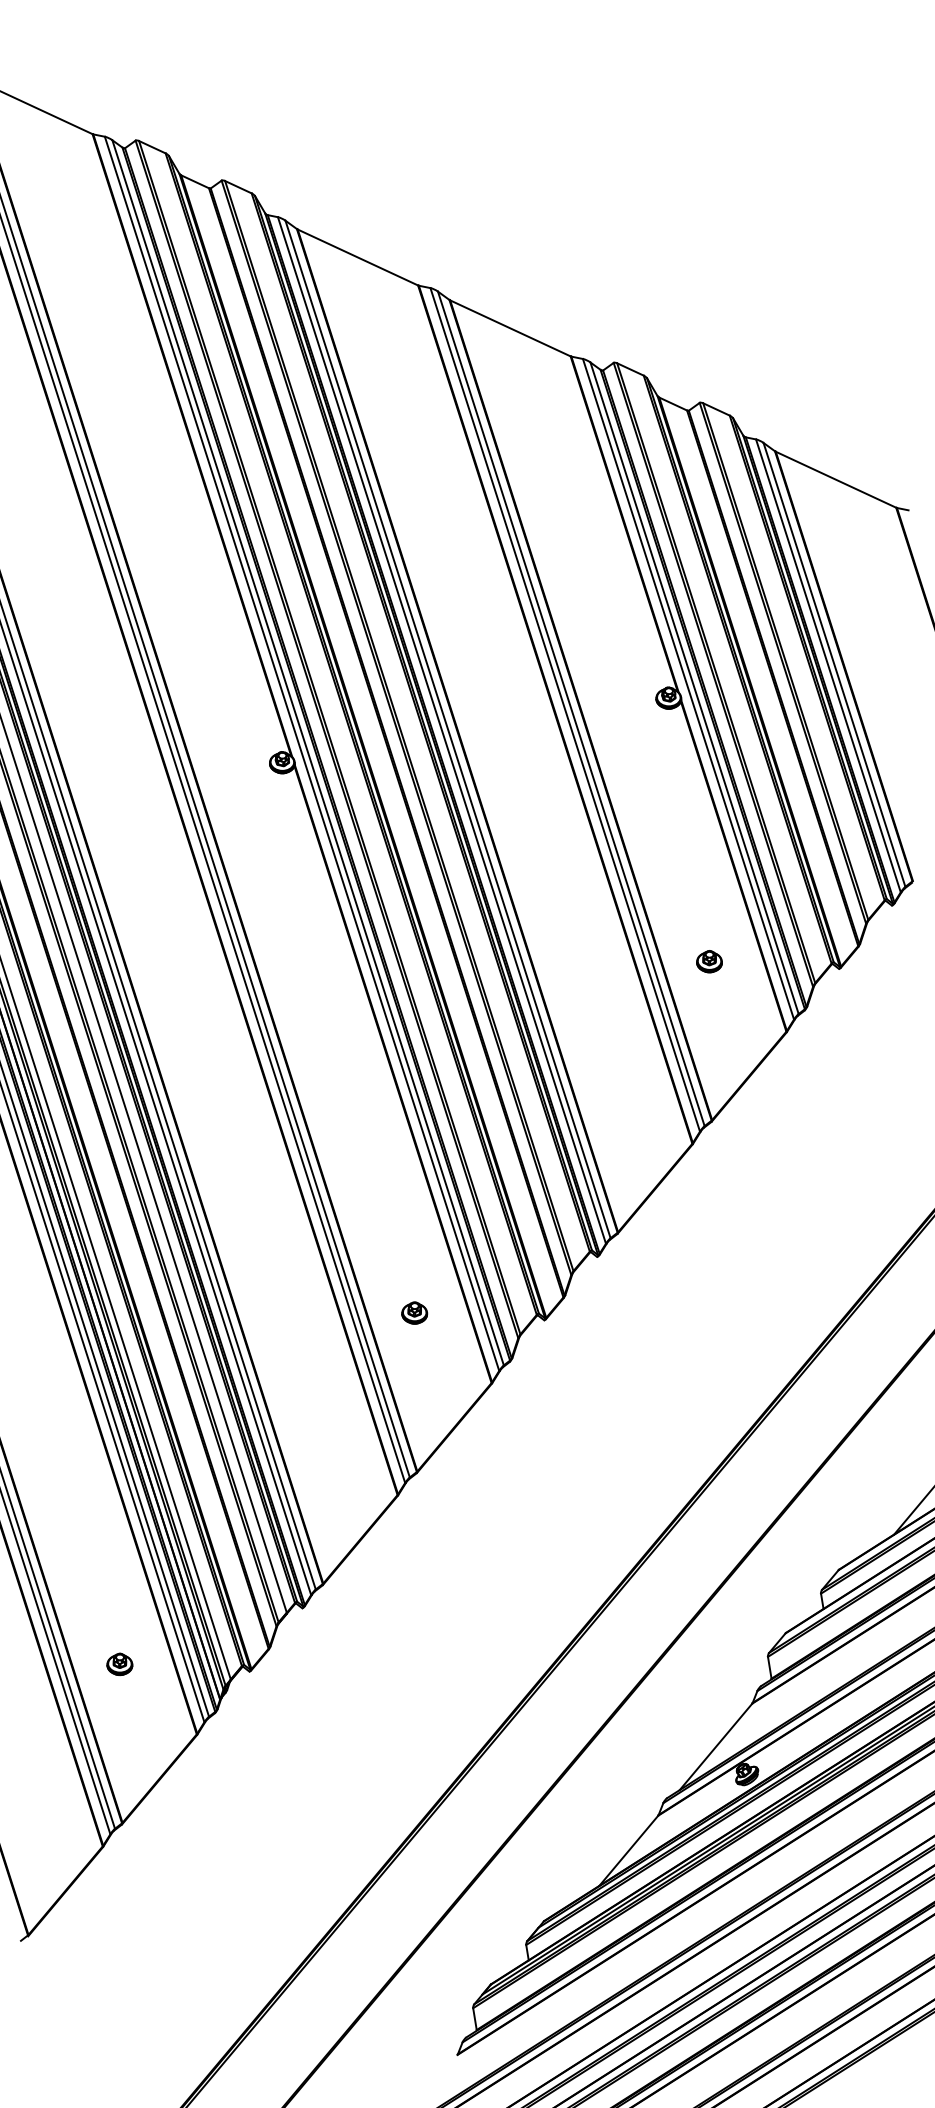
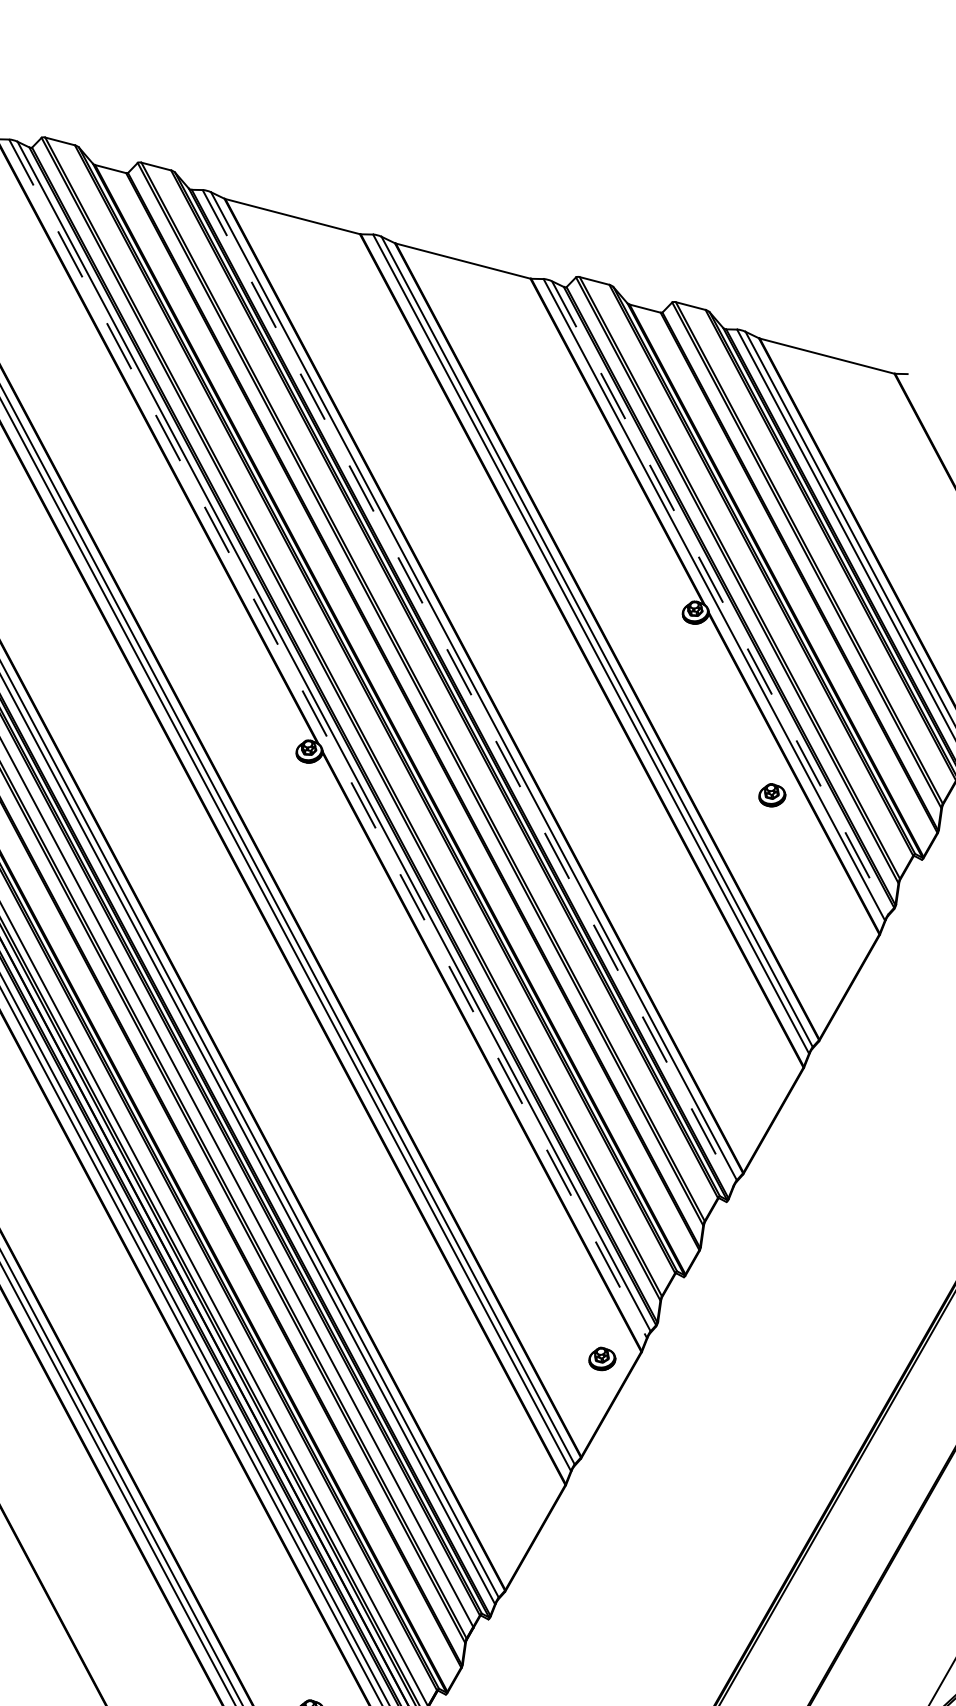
line: (694, 688) -> (720, 597), solid -> dashed
line: (441, 730) -> (467, 688), solid -> dashed
line: (302, 753) -> (328, 738), solid -> dashed
part: (709, 961) -> (772, 795), moved
part: (414, 1312) -> (601, 1358), moved

